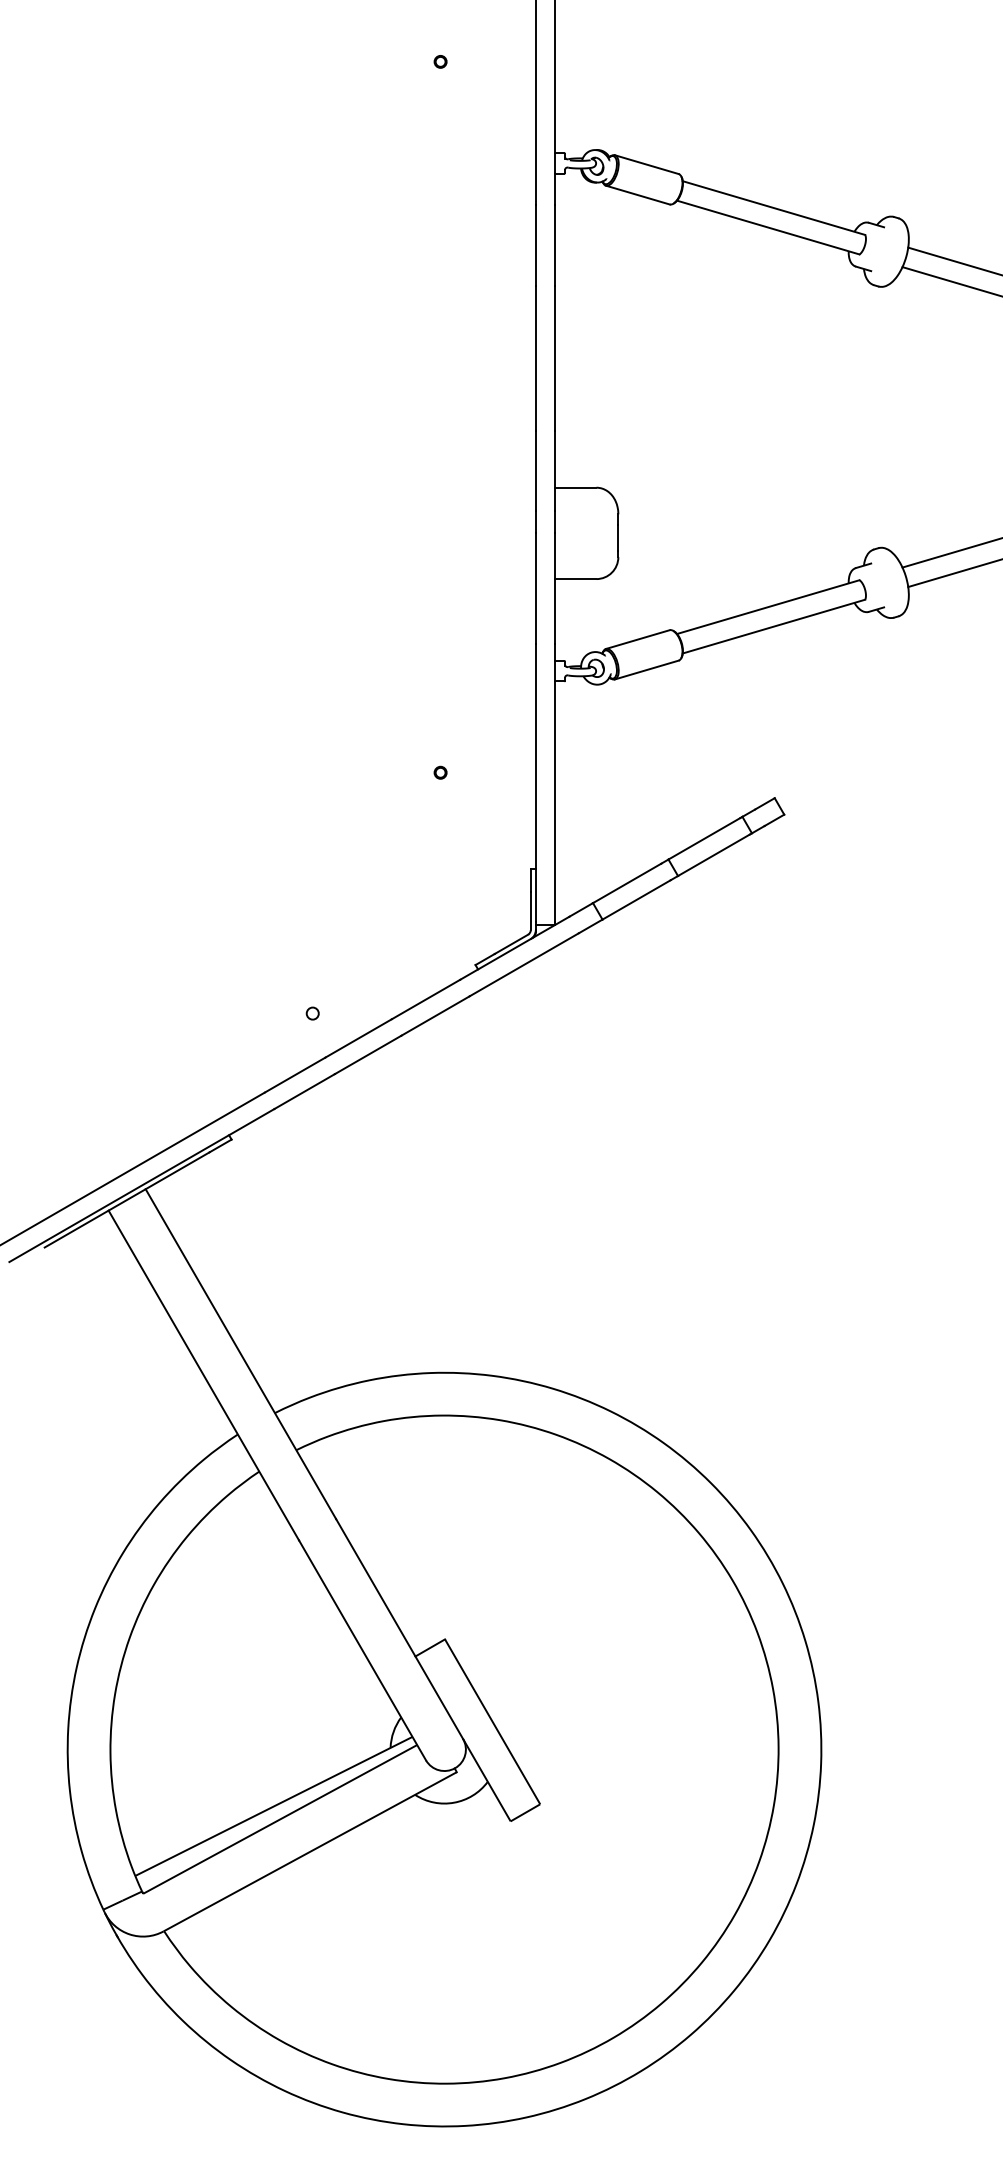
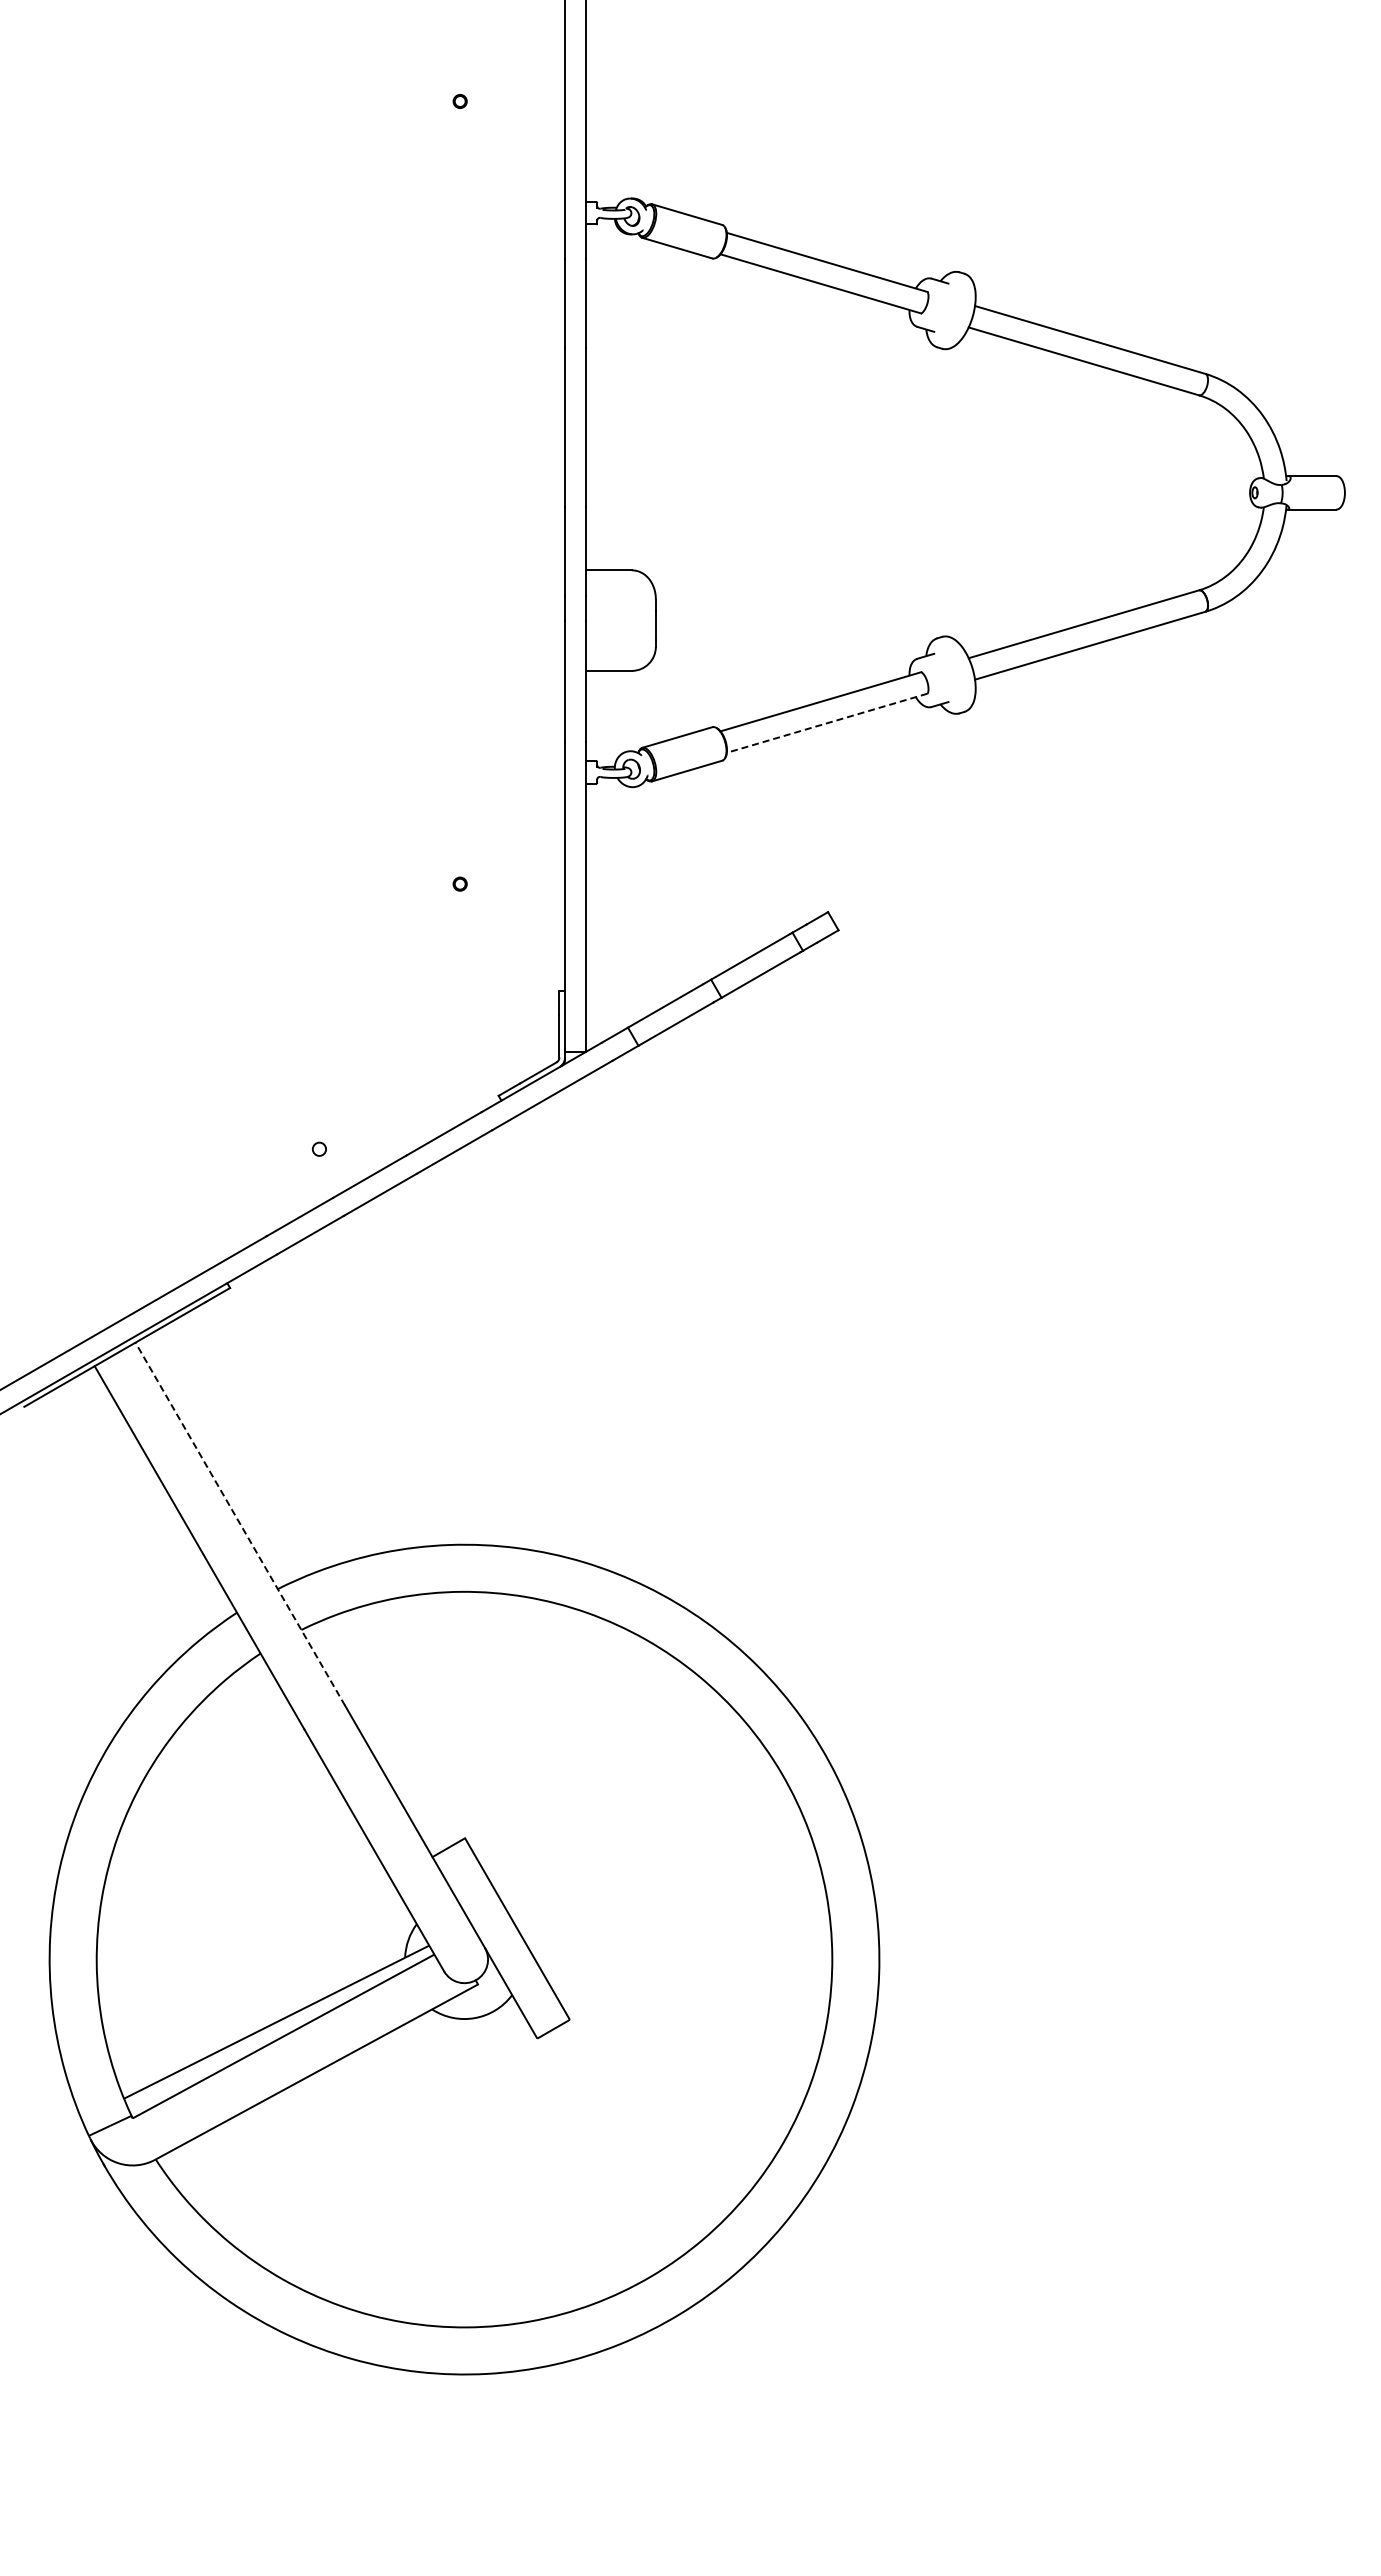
line: (774, 626) -> (827, 723), solid -> dashed
line: (241, 1354) -> (240, 1524), solid -> dashed

